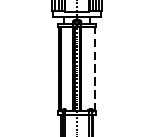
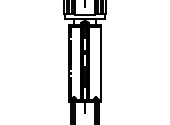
line: (95, 67) -> (100, 62), dashed -> solid

